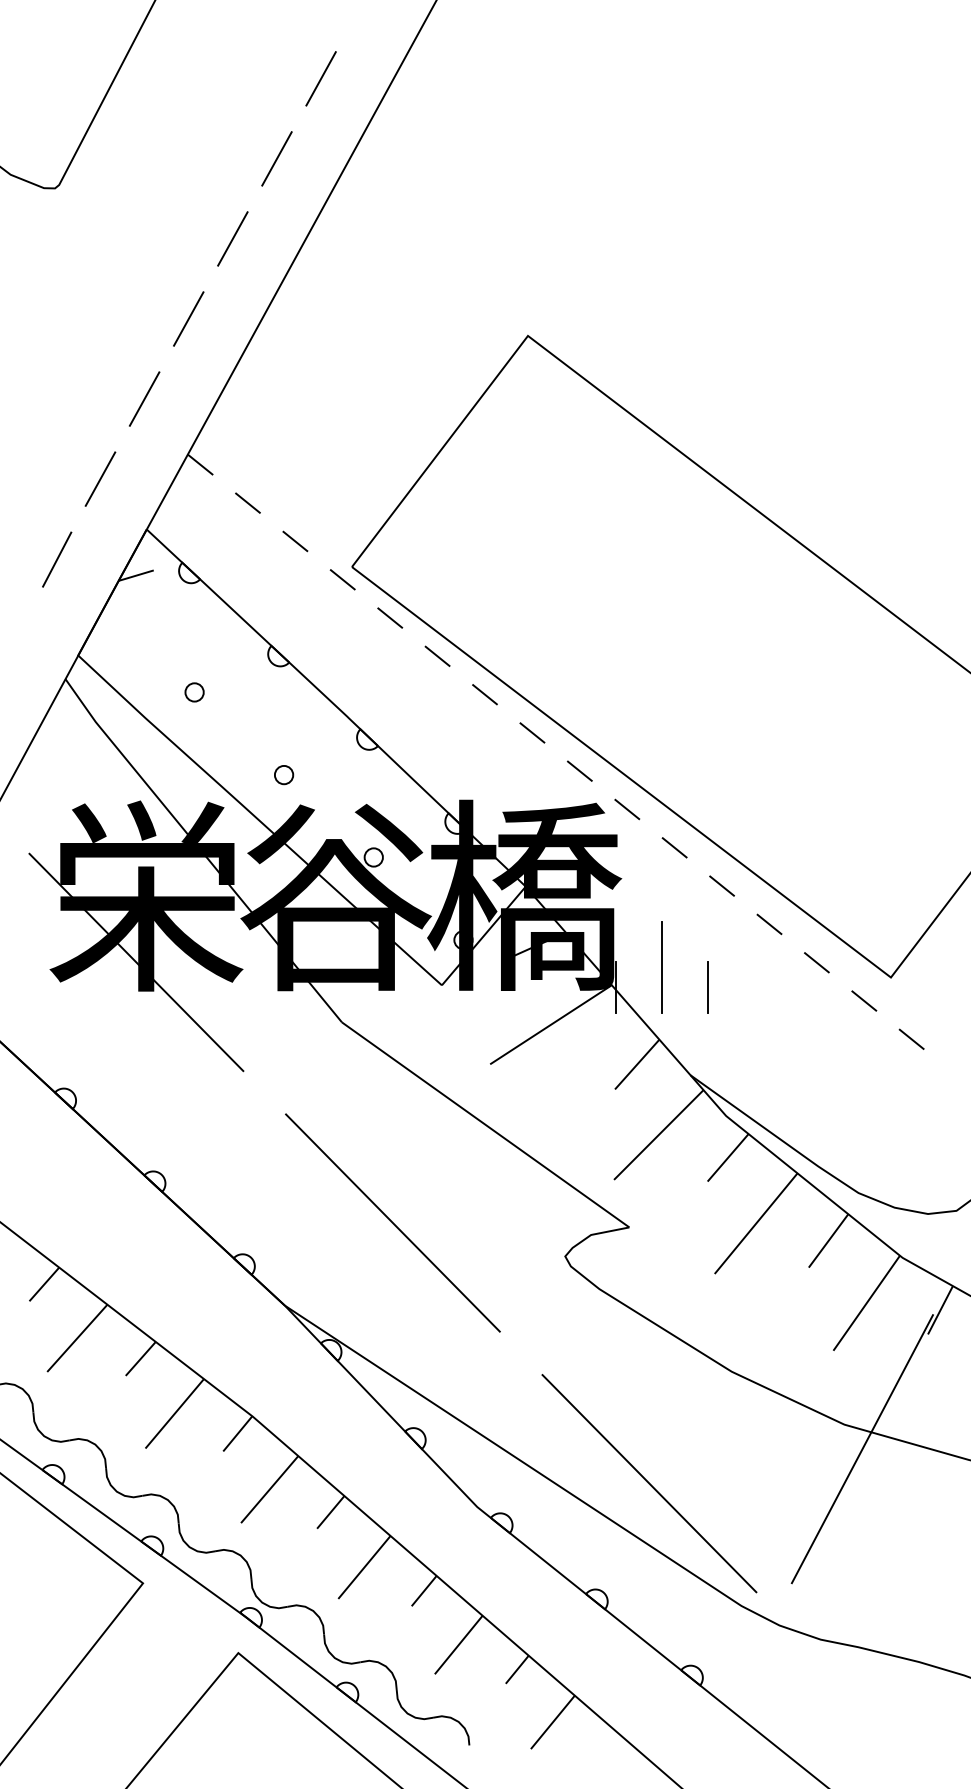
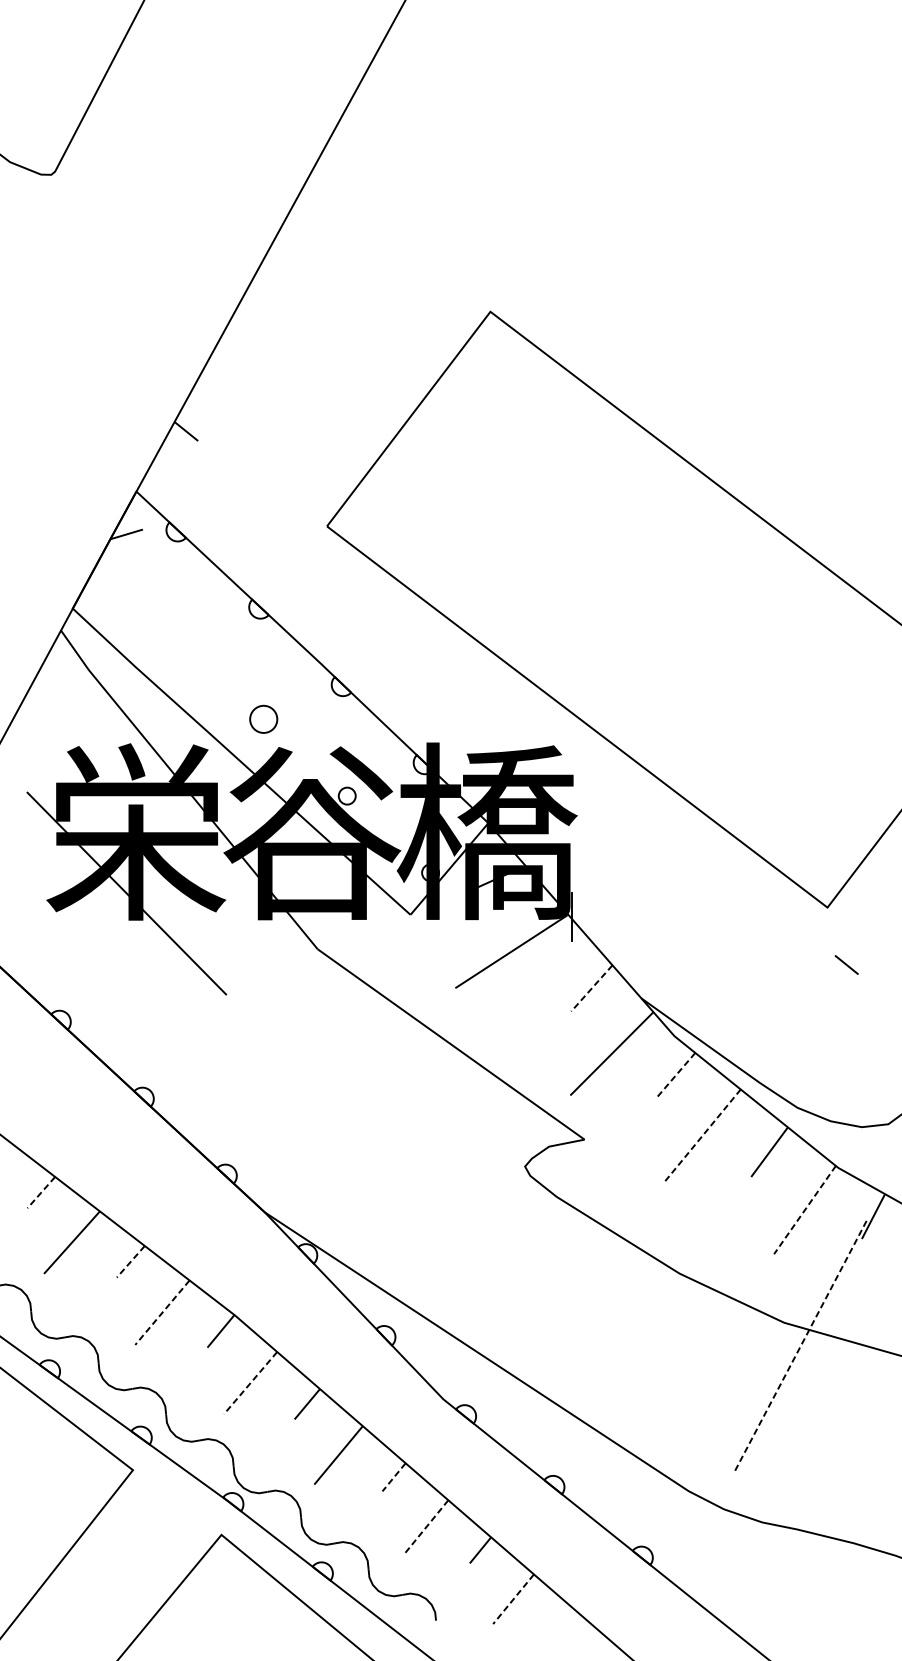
line: (320, 78) -> (297, 72), removed
line: (276, 158) -> (256, 147), removed
line: (232, 238) -> (216, 221), removed
line: (188, 318) -> (175, 295), removed
line: (144, 398) -> (134, 369), removed
line: (100, 478) -> (93, 444), removed
line: (247, 502) -> (229, 466), removed
line: (295, 541) -> (274, 502), removed
line: (57, 559) -> (53, 519), removed
line: (342, 579) -> (318, 537), removed
line: (390, 617) -> (362, 573), removed
line: (437, 655) -> (406, 608), removed
circle: (194, 692) -> (180, 642), removed
line: (484, 694) -> (450, 644), removed
line: (532, 732) -> (494, 680), removed
line: (579, 770) -> (538, 715), removed
circle: (284, 775) -> (264, 719), size x1.6
line: (627, 809) -> (582, 751), removed
line: (674, 847) -> (626, 786), removed
line: (721, 885) -> (670, 822), removed
line: (769, 924) -> (714, 858), removed
line: (816, 962) -> (758, 893), removed
line: (661, 967) -> (614, 898), removed
line: (707, 987) -> (657, 916), removed
line: (864, 1000) -> (802, 928), removed
line: (636, 1064) -> (591, 988), solid -> dashed
line: (727, 1158) -> (675, 1075), solid -> dashed
line: (392, 1222) -> (364, 1135), removed
line: (755, 1224) -> (701, 1136), solid -> dashed
line: (44, 1284) -> (41, 1192), solid -> dashed
line: (866, 1303) -> (804, 1210), solid -> dashed
line: (140, 1358) -> (130, 1261), solid -> dashed
line: (174, 1414) -> (162, 1313), solid -> dashed
line: (862, 1448) -> (801, 1344), solid -> dashed
line: (649, 1483) -> (603, 1377), removed
line: (269, 1489) -> (250, 1383), solid -> dashed
line: (424, 1591) -> (394, 1477), solid -> dashed
line: (458, 1645) -> (425, 1527), solid -> dashed
line: (552, 1722) -> (513, 1599), solid -> dashed

